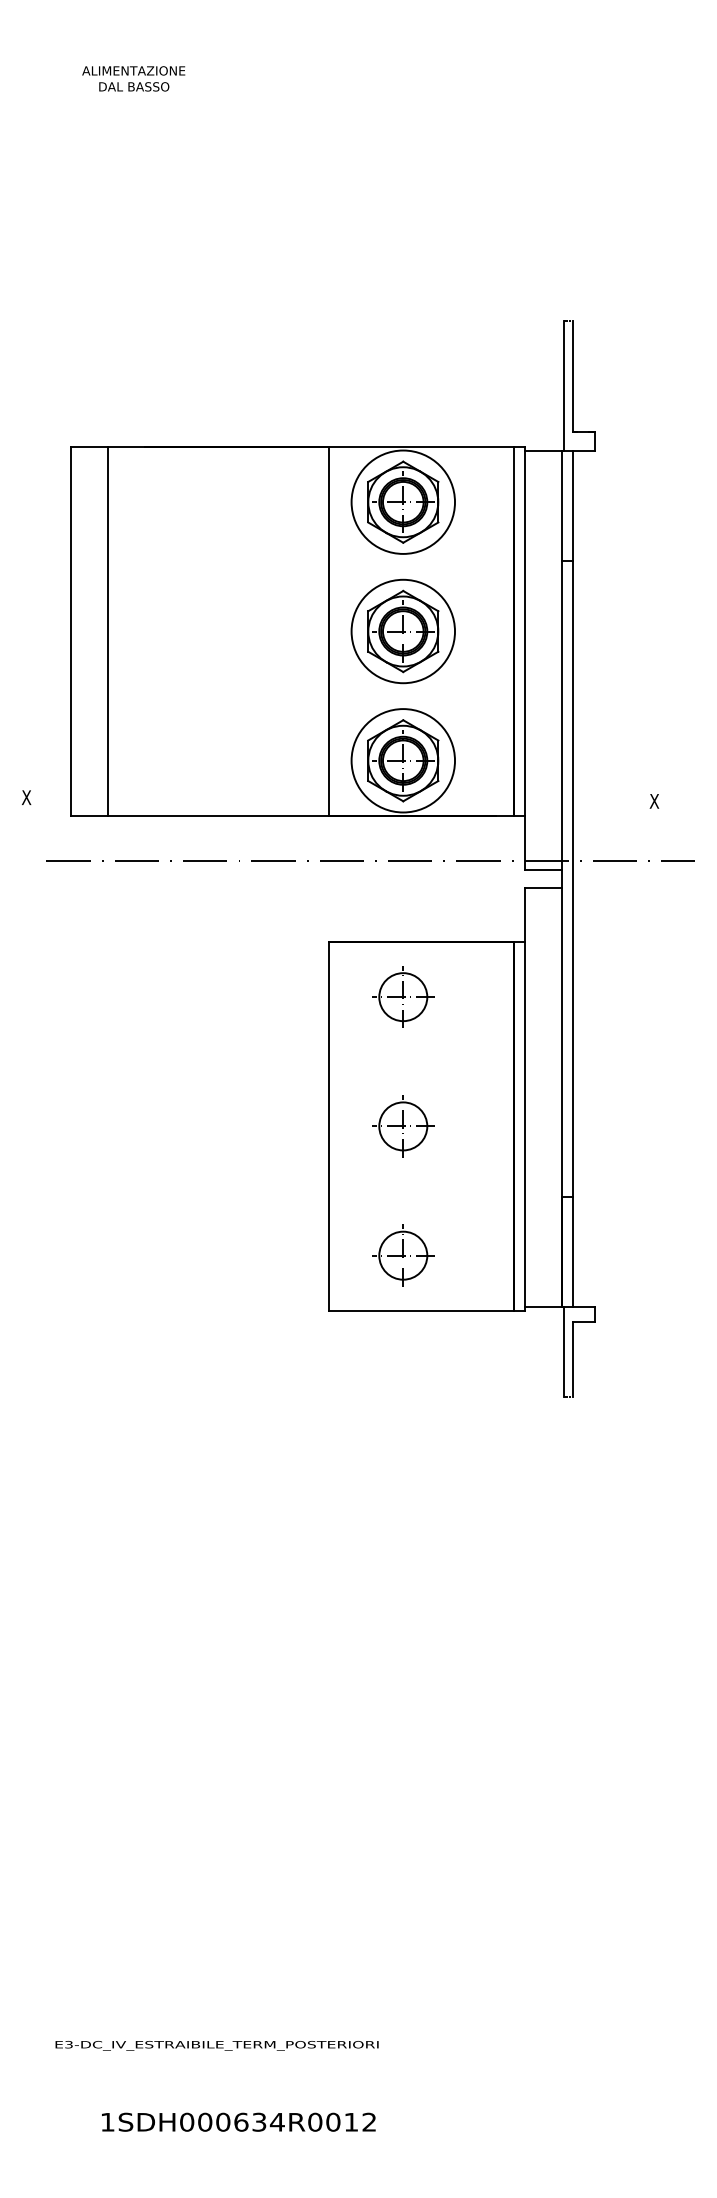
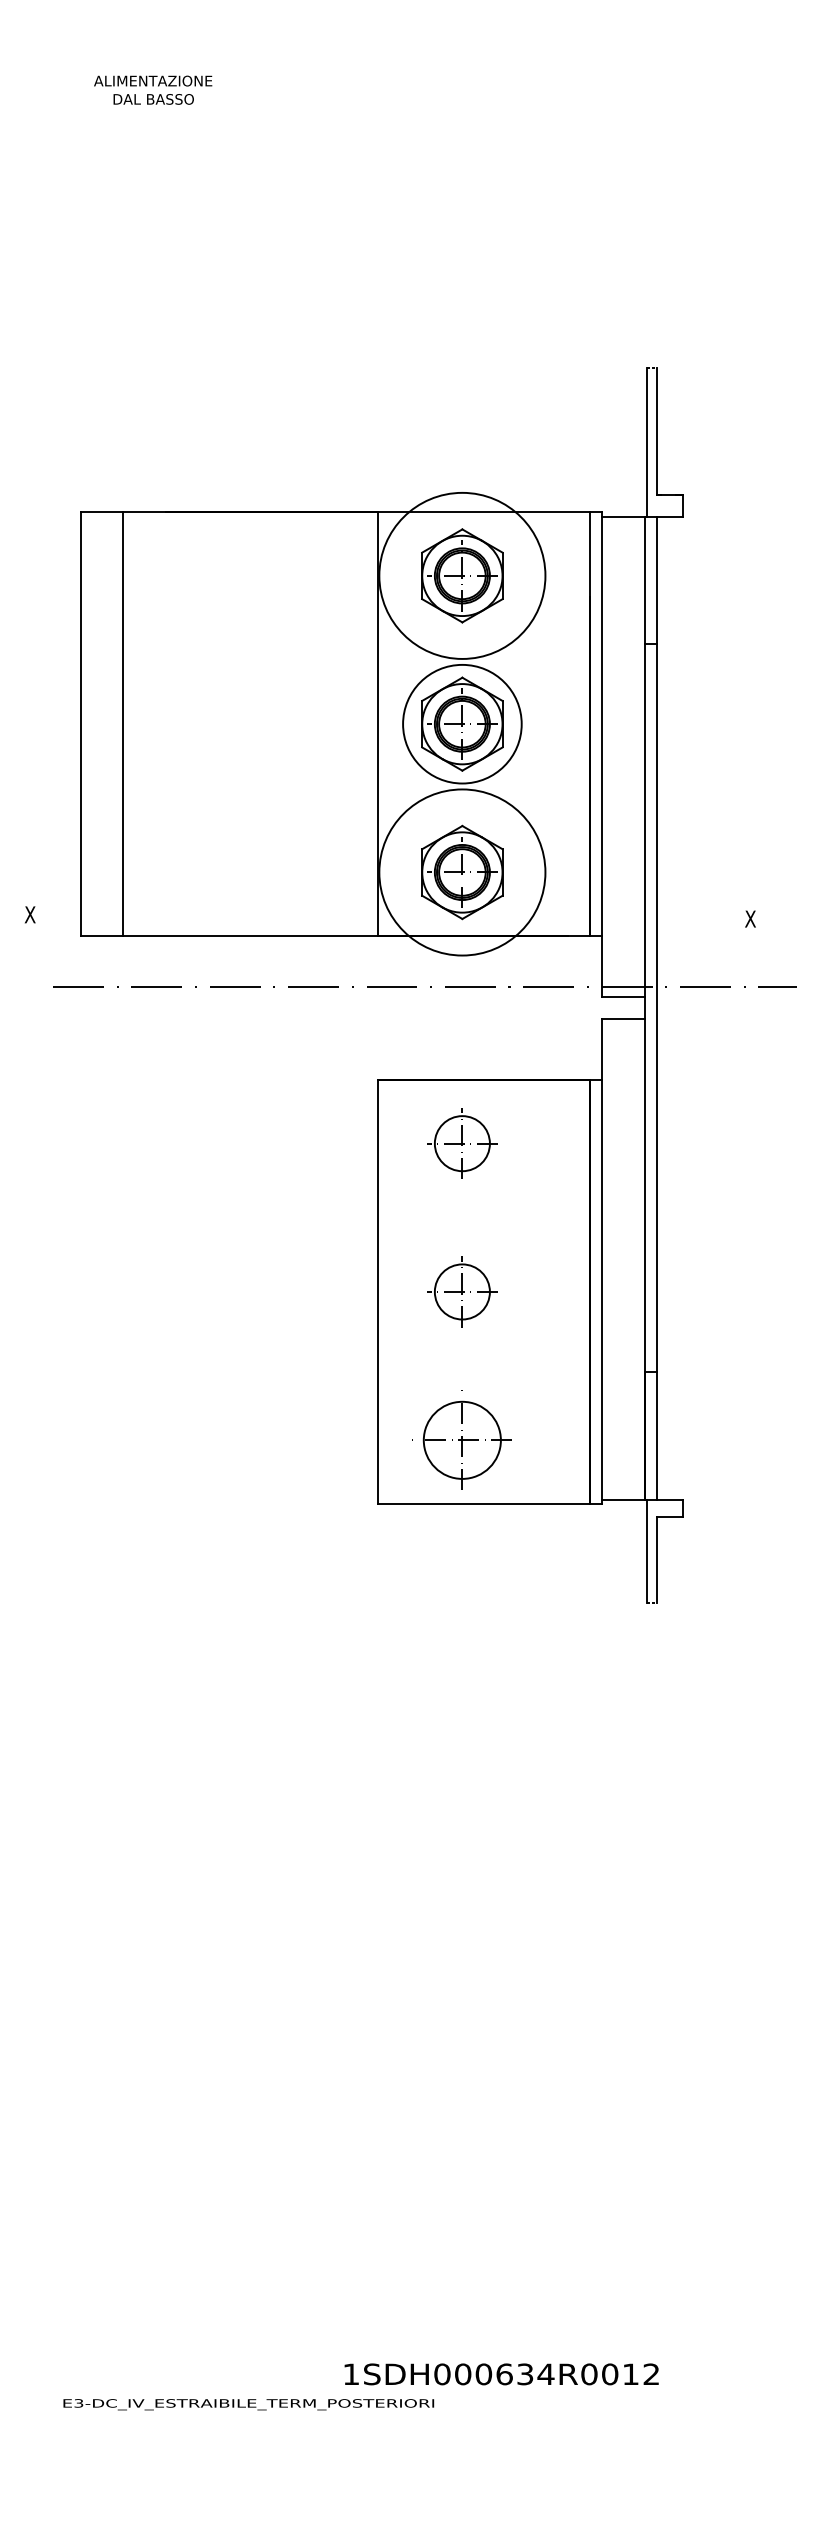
circle: (403, 501) -> (462, 575), size x1.4
circle: (403, 760) -> (462, 872), size x1.4
part: (403, 1255) -> (462, 1439), size x1.4
text: (216, 2045) -> (248, 2404), moved
text: (238, 2122) -> (501, 2374), moved

